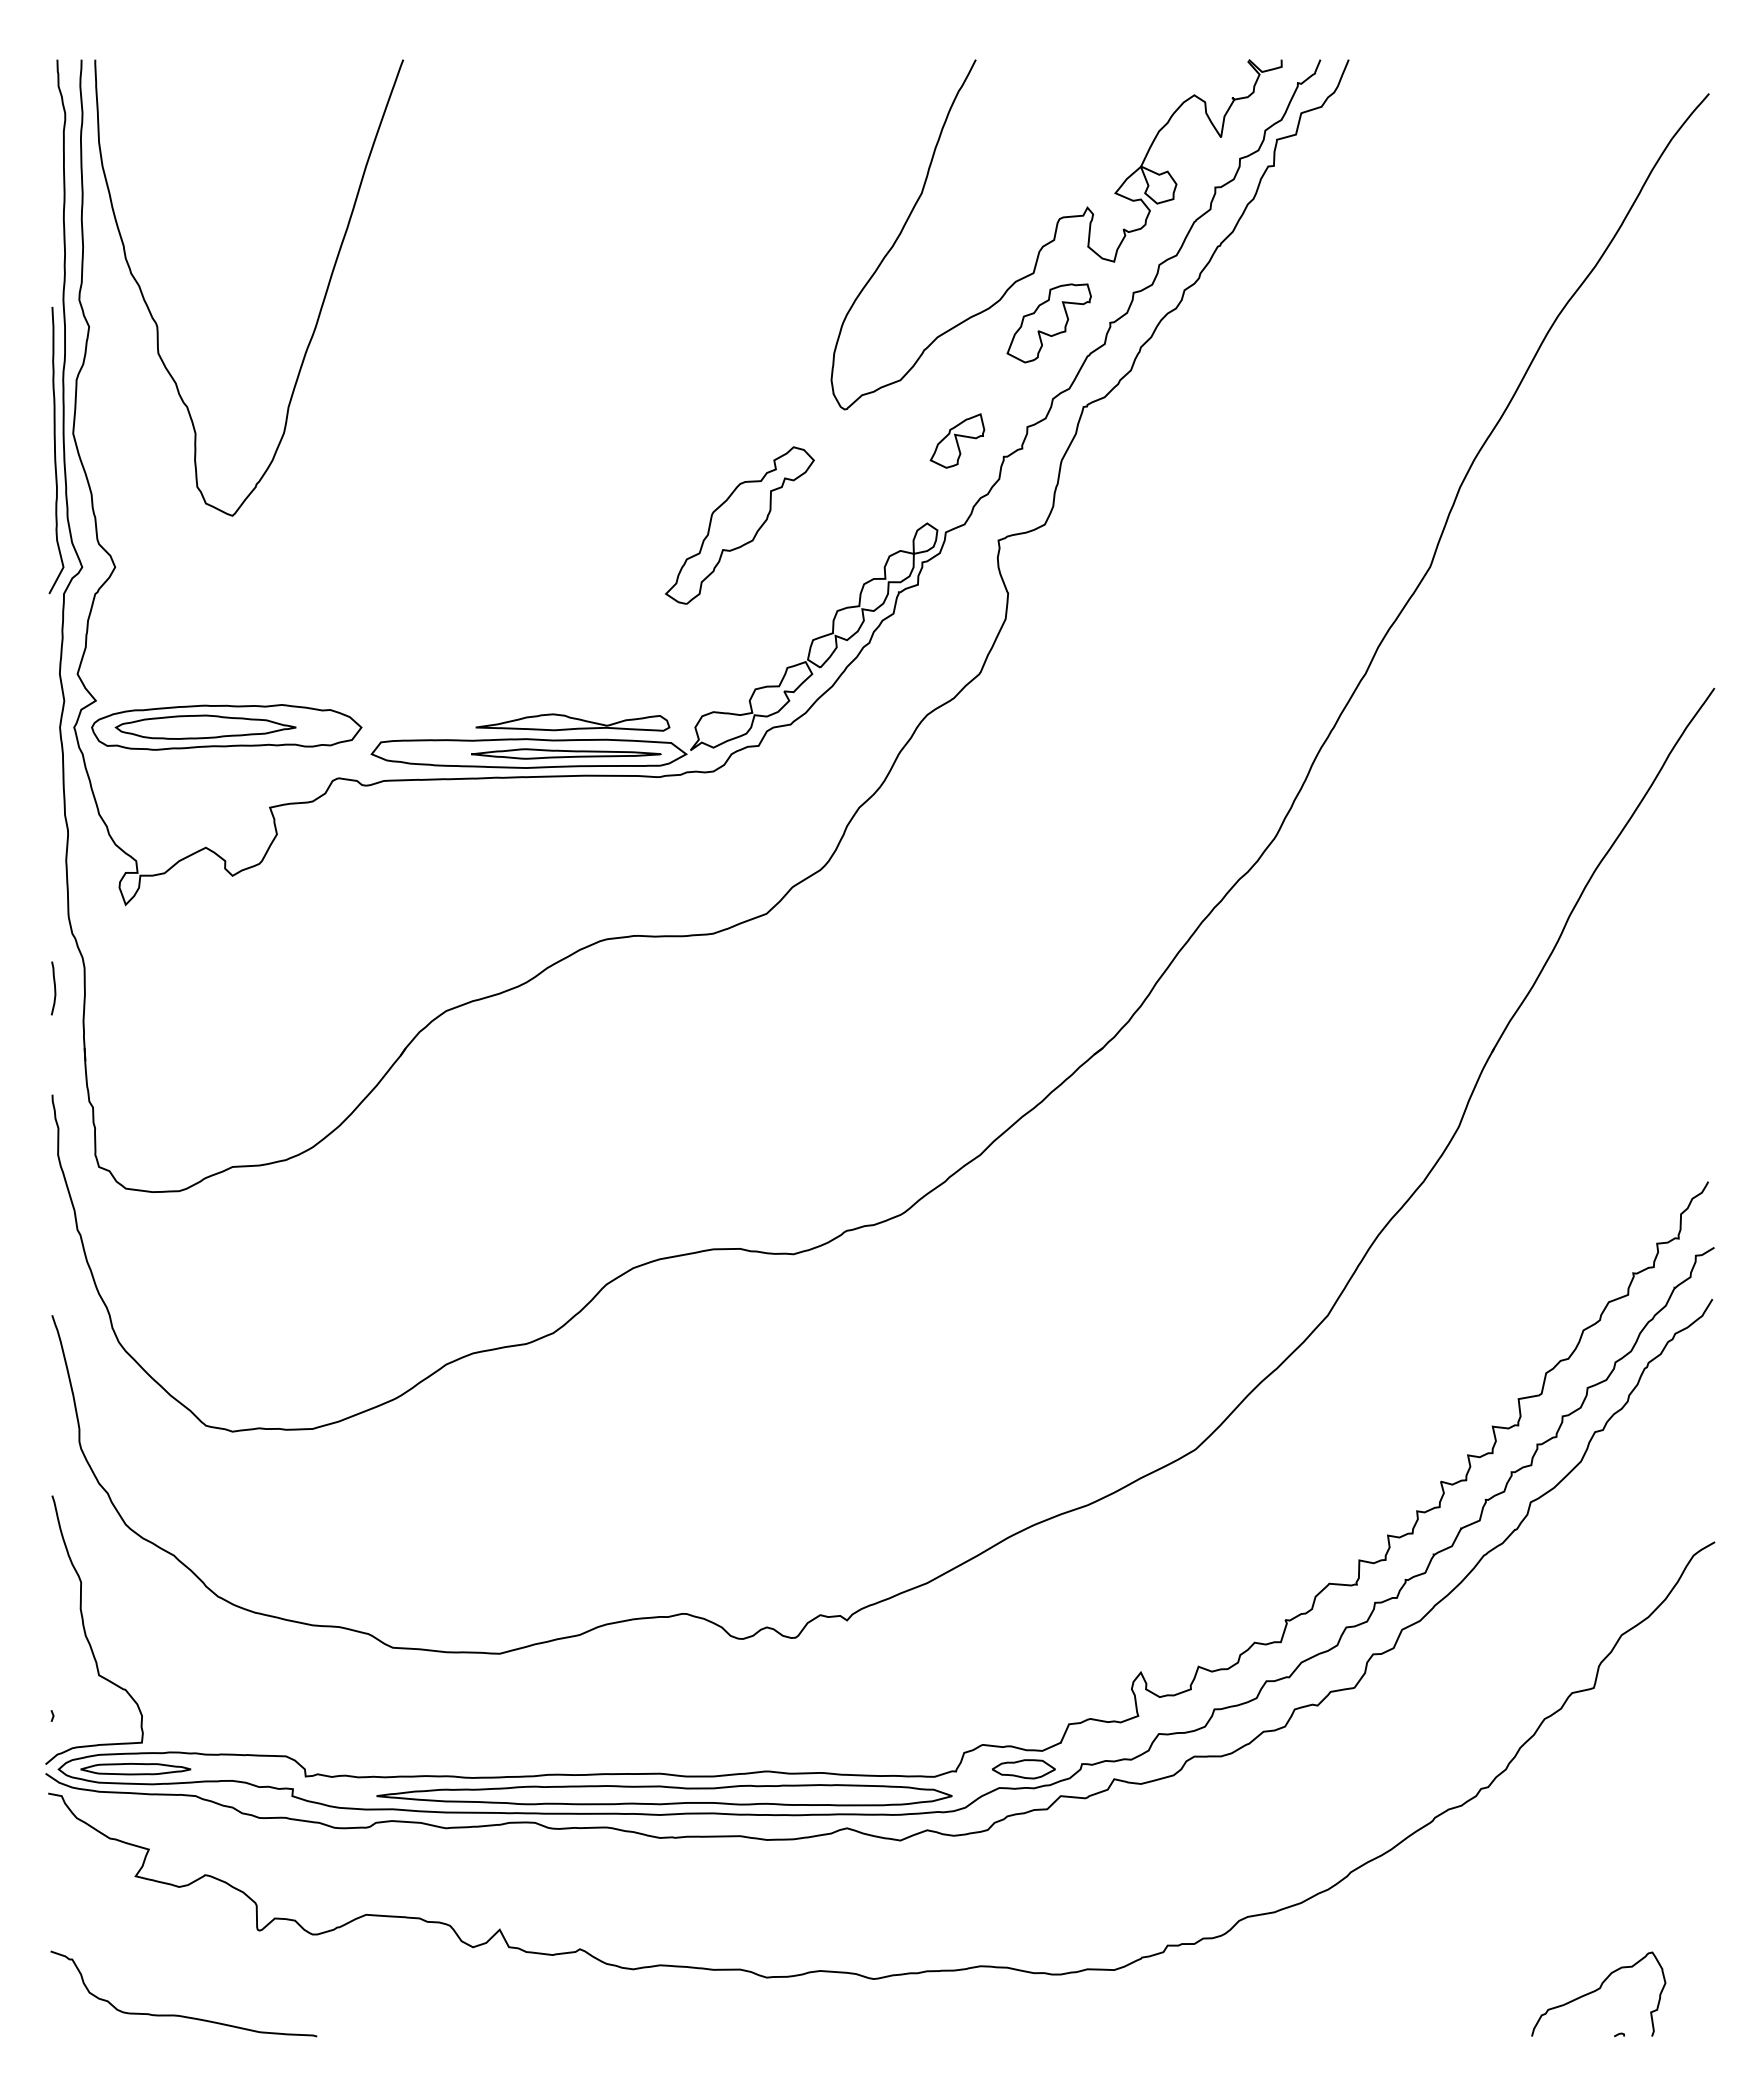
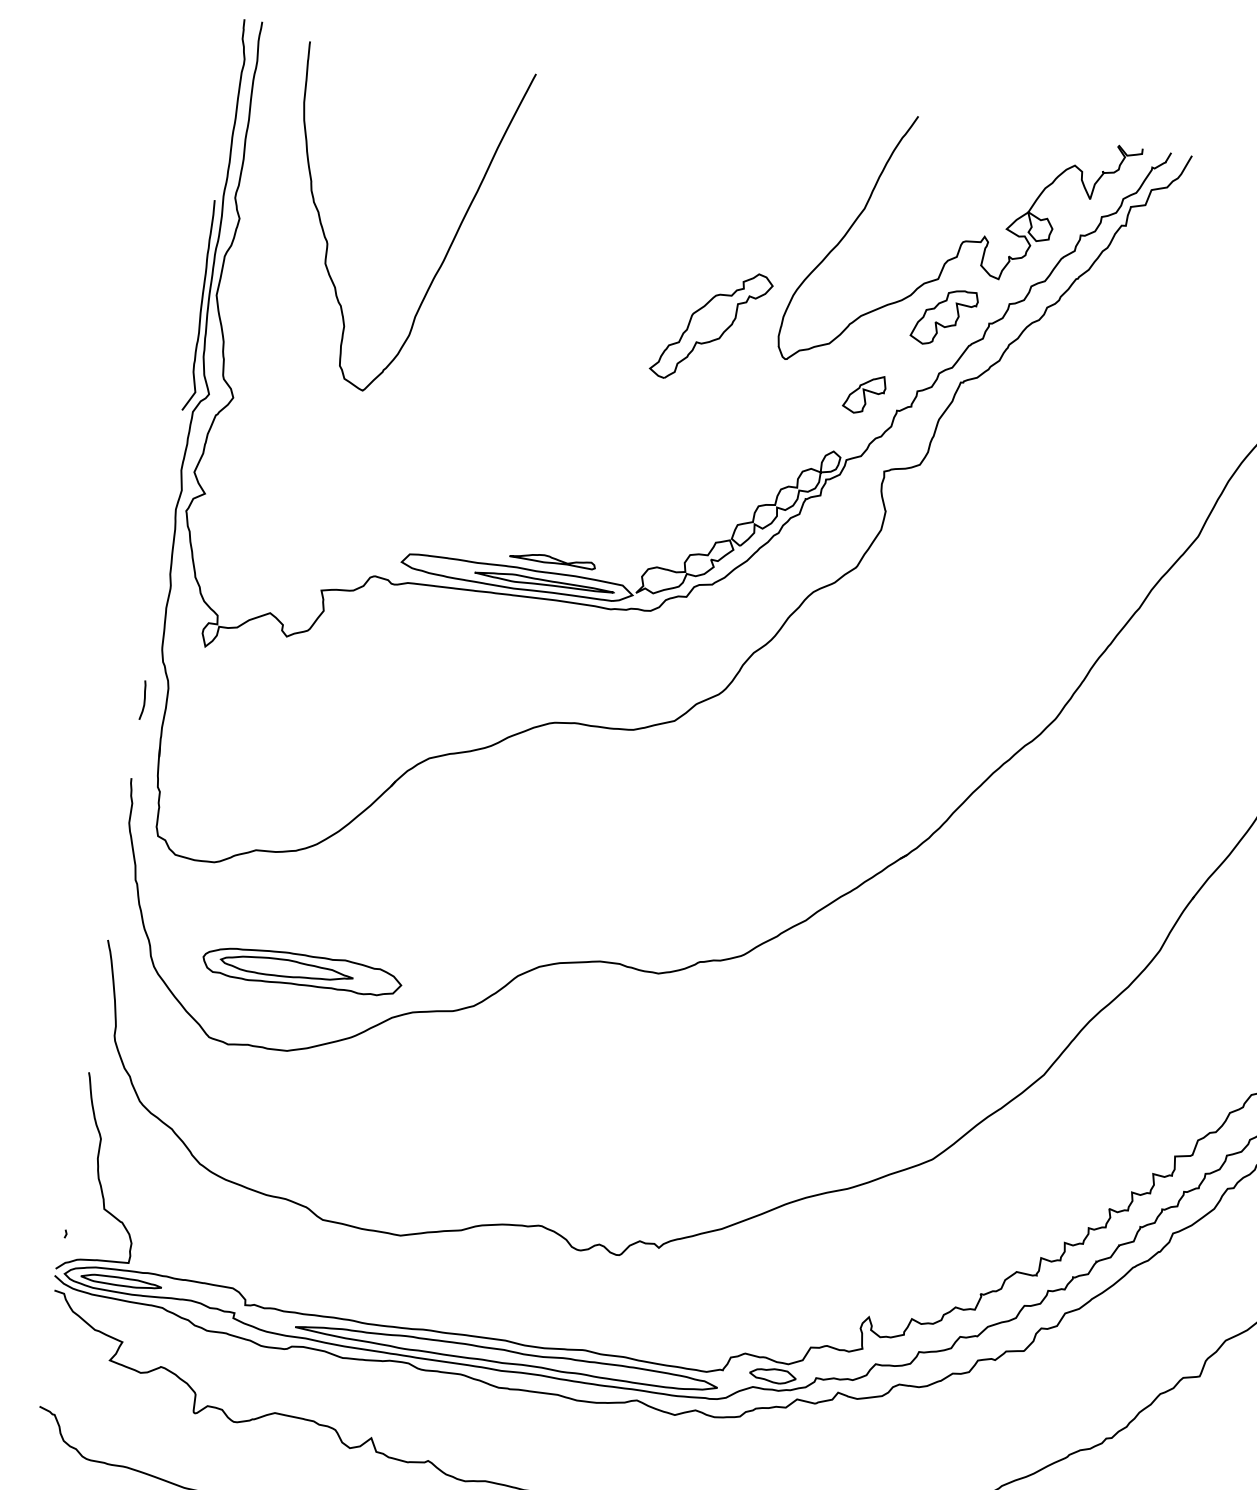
curve: (319, 310) -> (448, 249), moved
part: (739, 525) -> (711, 326), moved
part: (572, 722) -> (552, 560), size x0.6
part: (226, 727) -> (302, 971), moved

